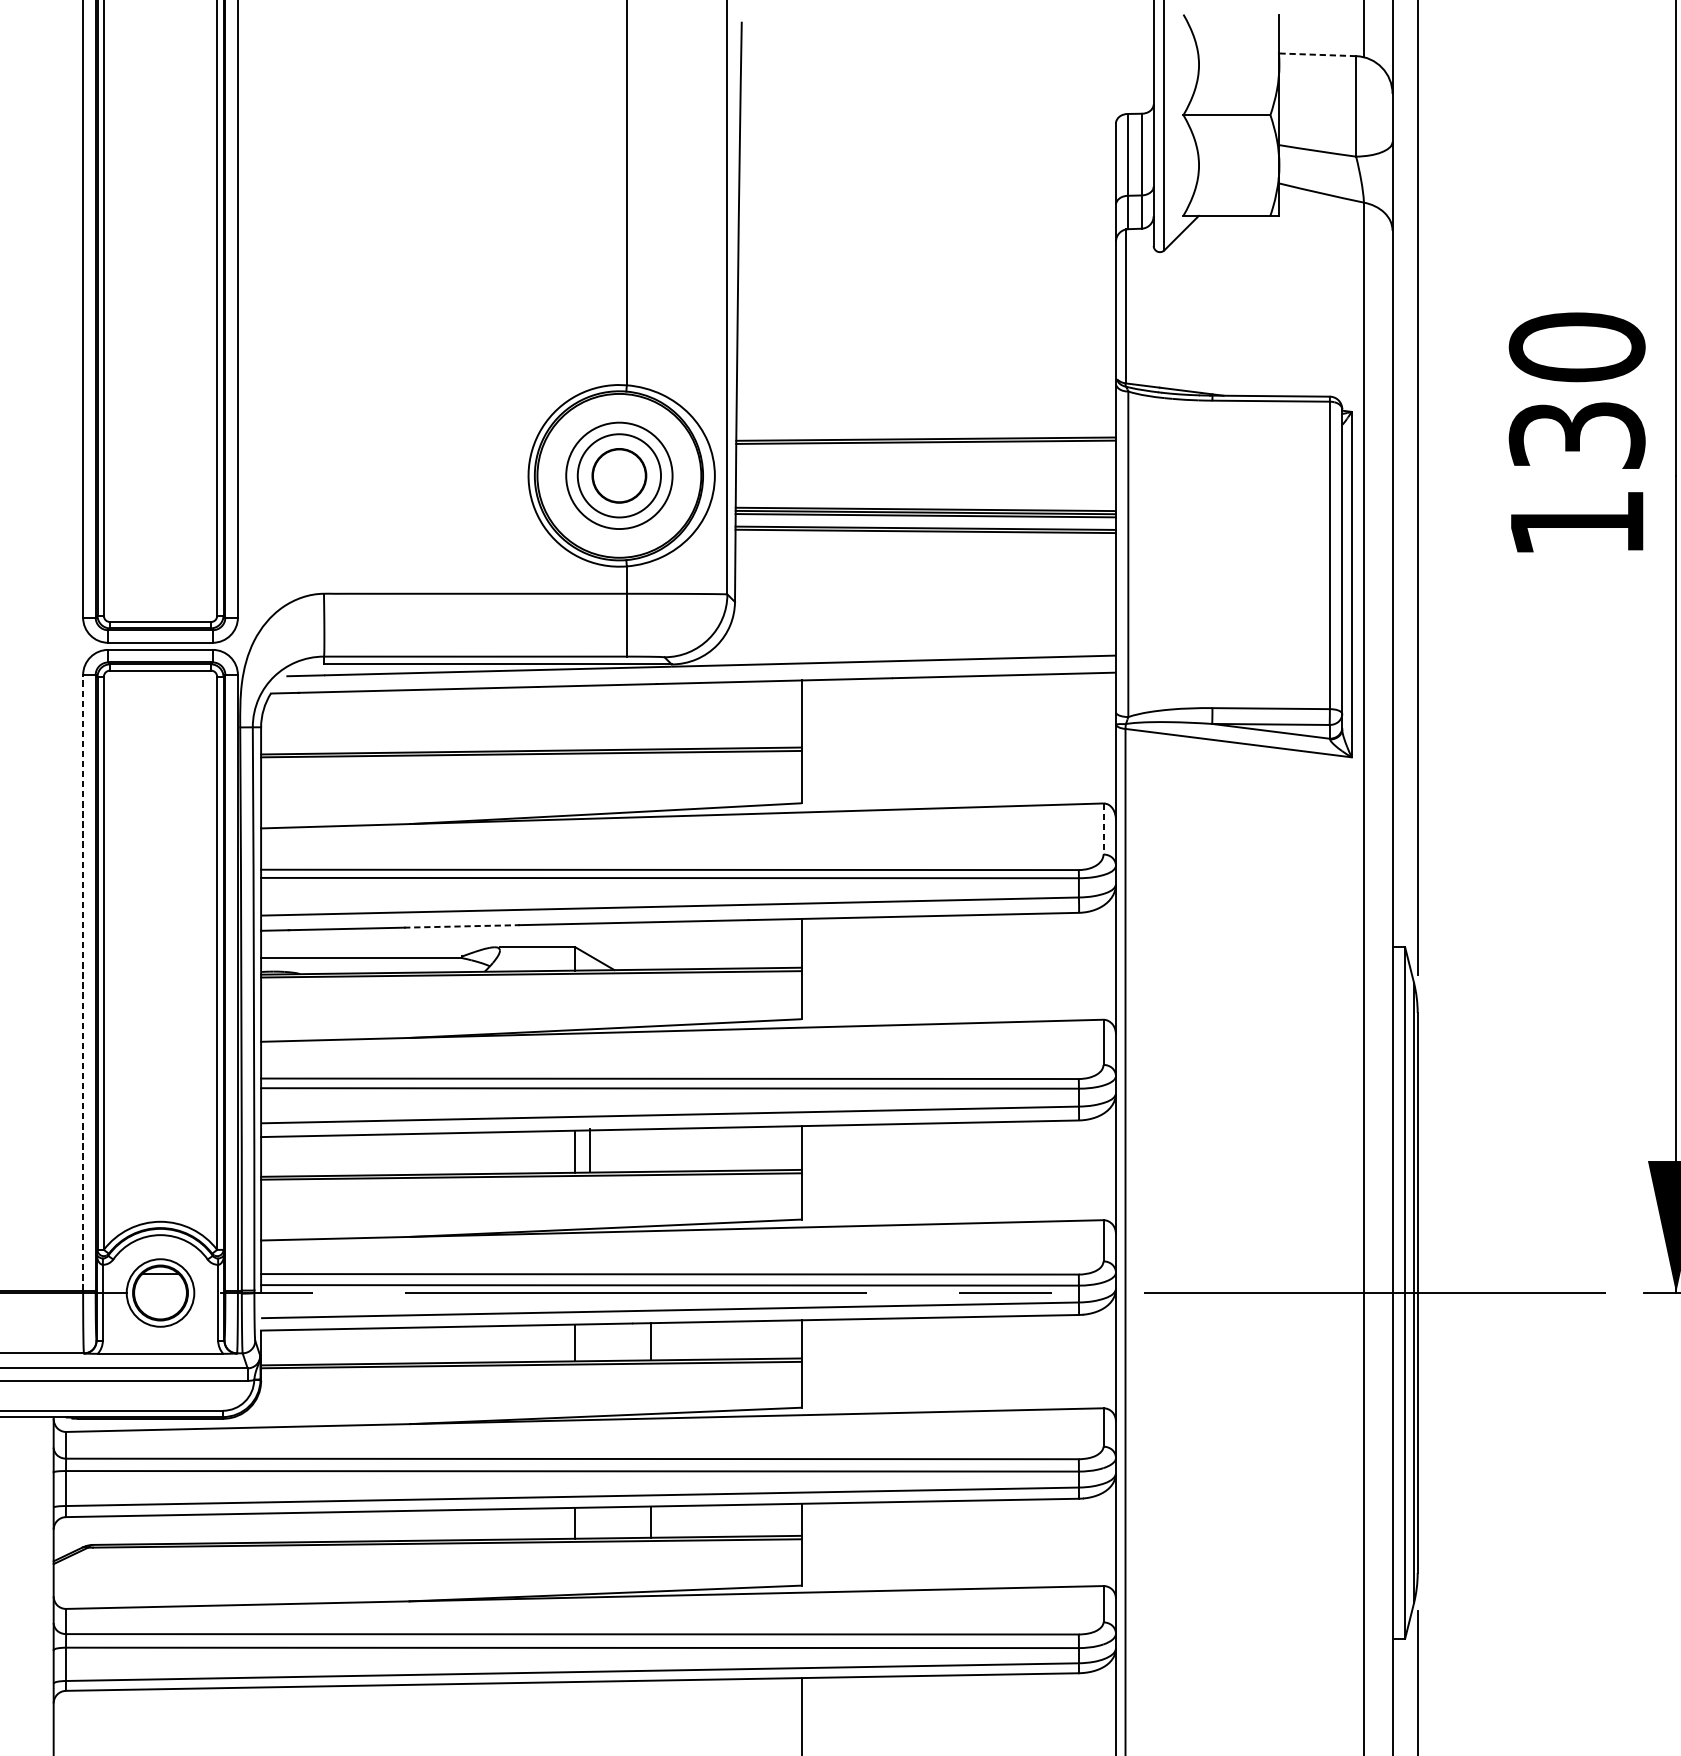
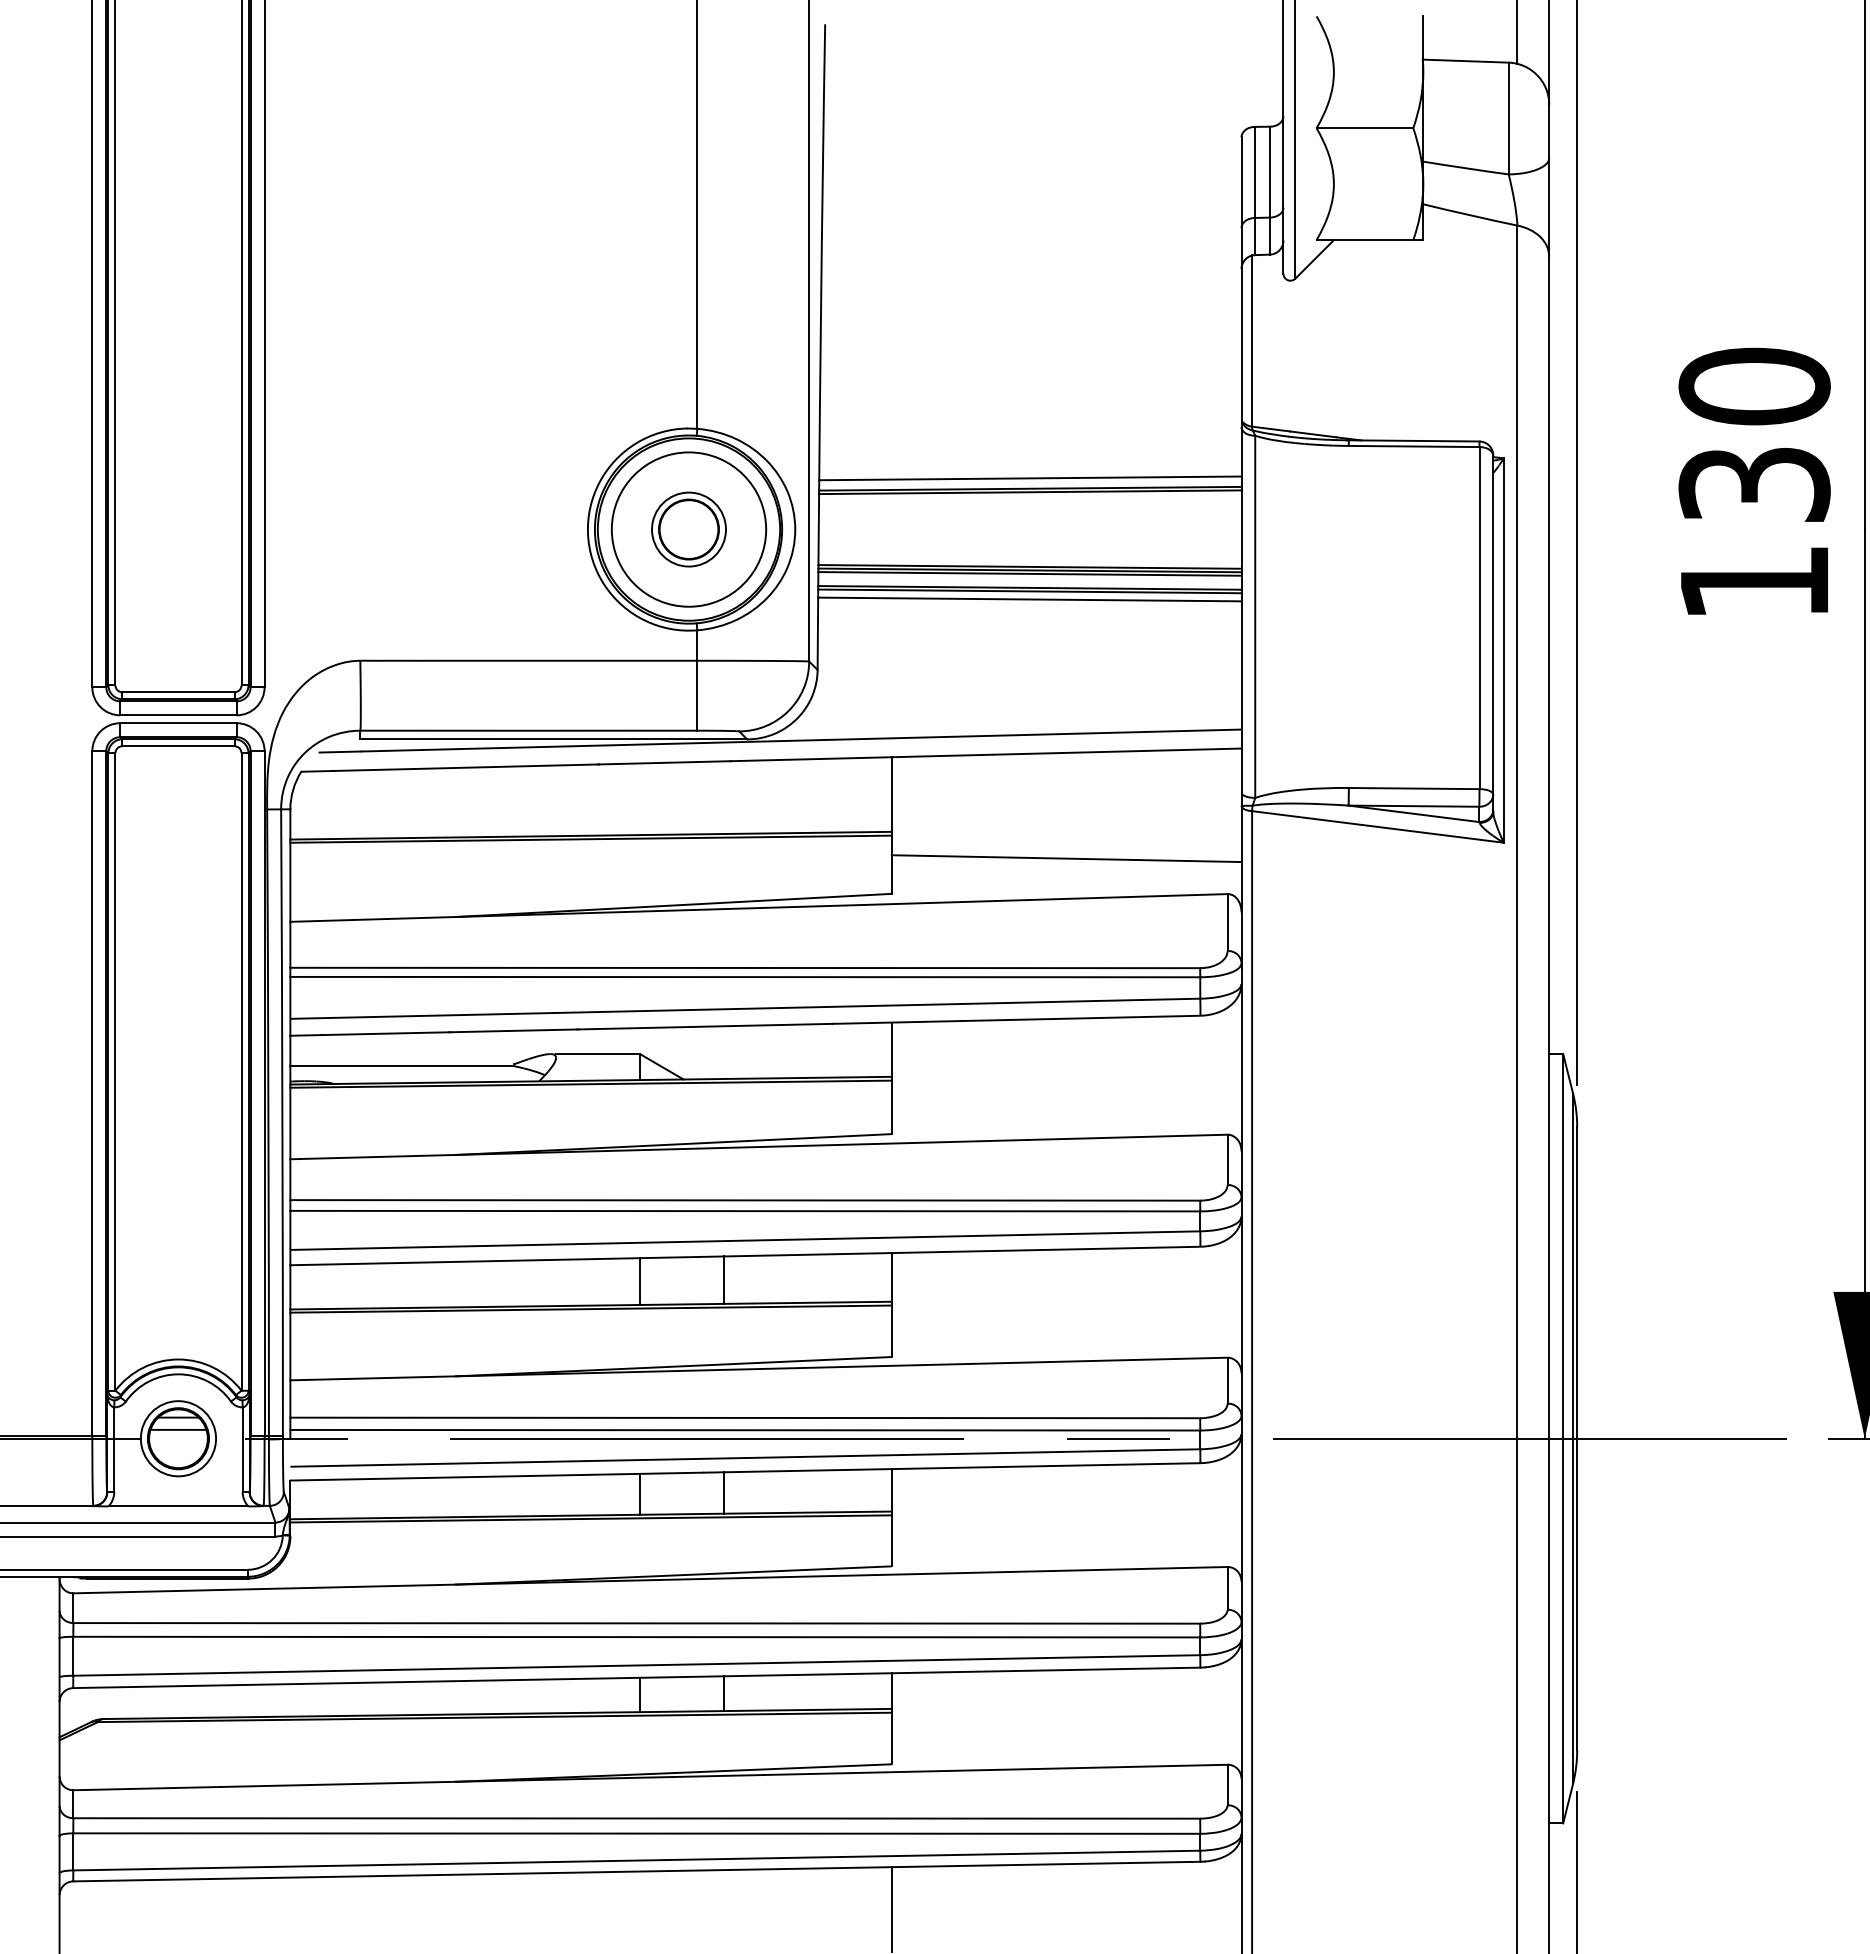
line: (1318, 55) -> (1466, 61), dashed -> solid
line: (926, 429) -> (1030, 478), added
circle: (618, 475) -> (688, 529), size x0.62
circle: (618, 475) -> (688, 529), size x1.67
line: (925, 538) -> (1029, 599), added
line: (958, 771) -> (1066, 858), added
line: (1103, 829) -> (1227, 922), dashed -> solid
line: (462, 926) -> (514, 1030), dashed -> solid
line: (83, 982) -> (92, 1093), dashed -> solid
line: (589, 1149) -> (723, 1279), moved
line: (160, 1284) -> (178, 1429), added

